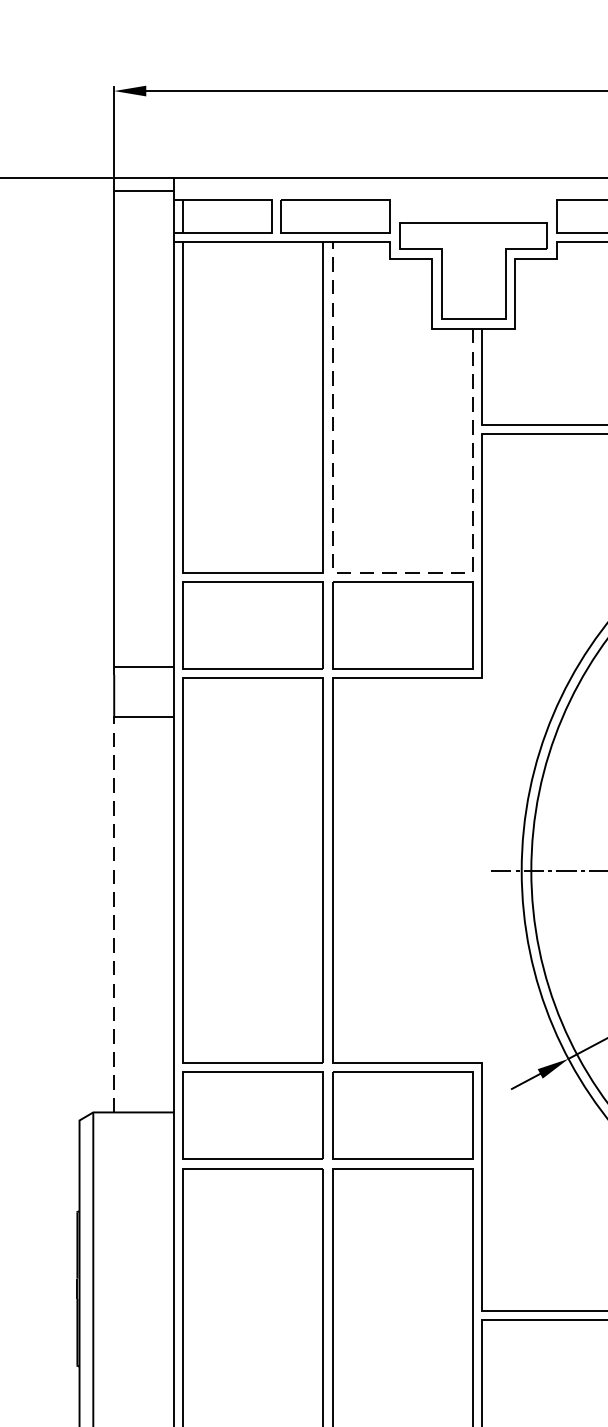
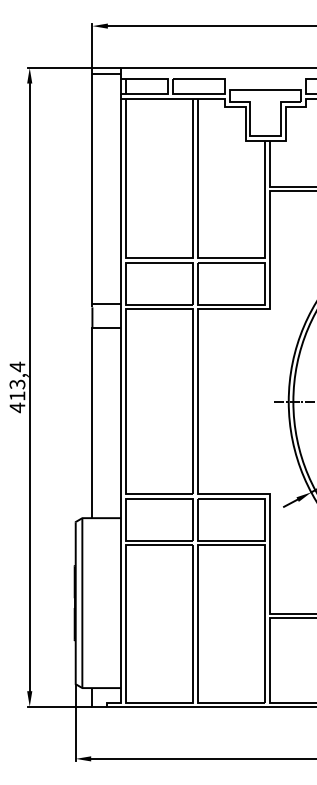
line: (359, 573) -> (210, 258), dashed -> solid
line: (114, 913) -> (92, 422), dashed -> solid

